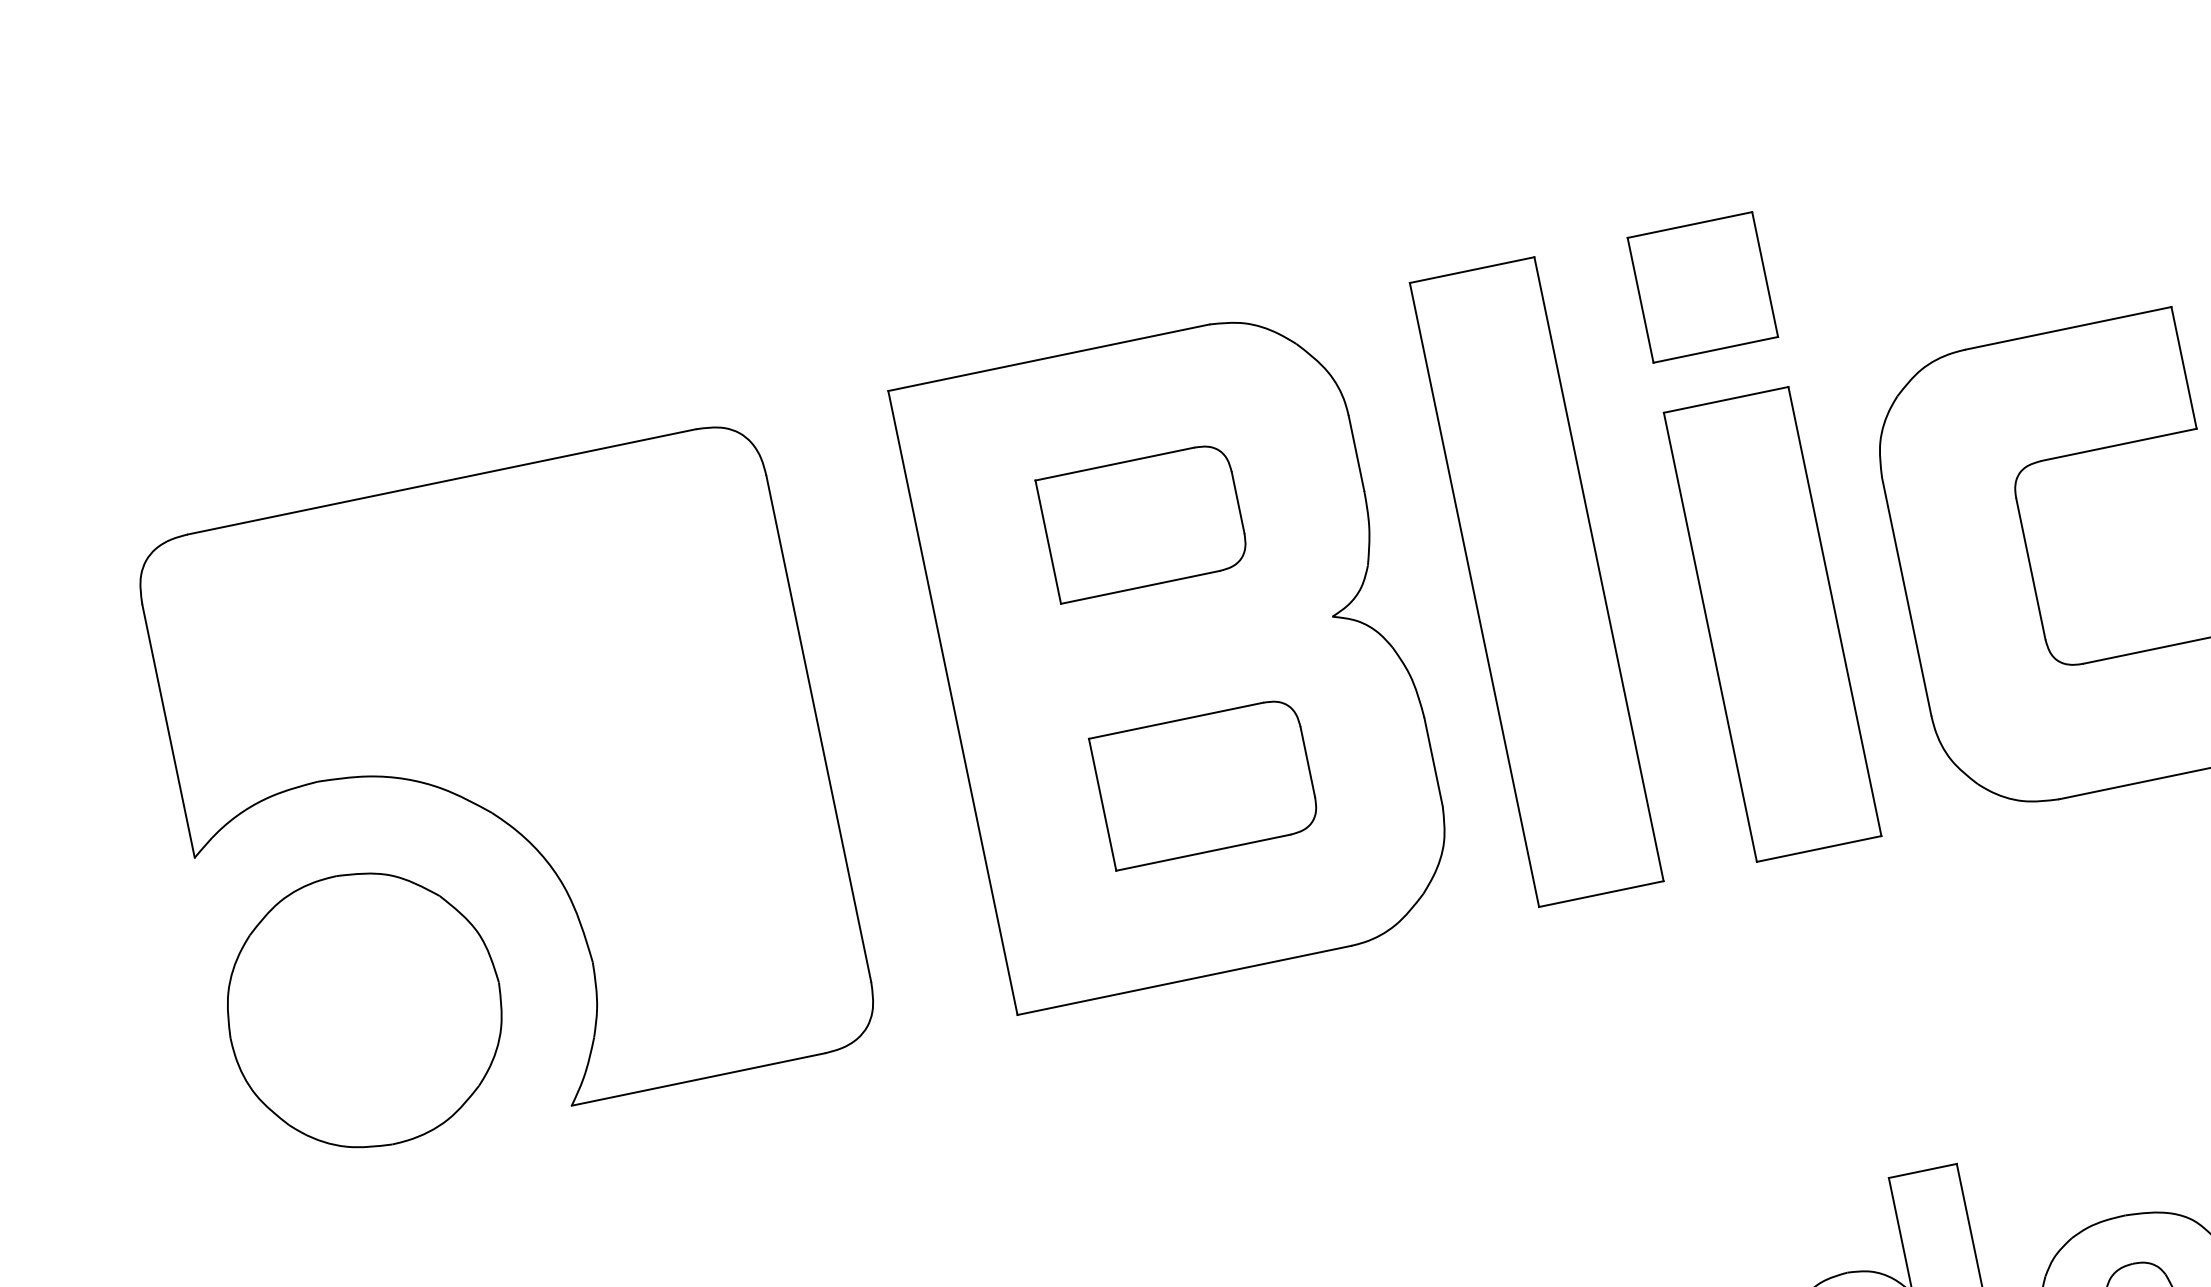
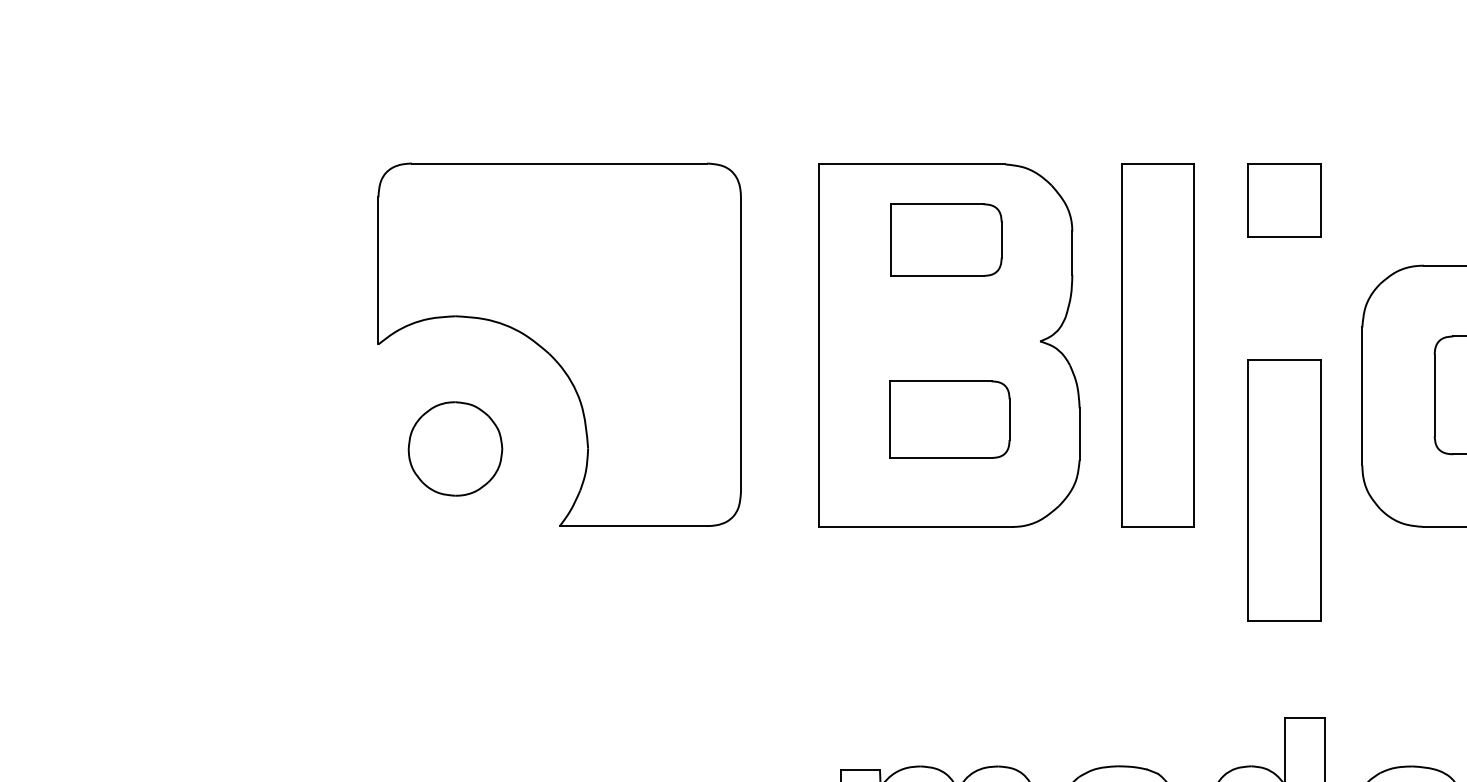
part: (1142, 521) -> (946, 239), moved
part: (1772, 624) -> (1284, 490), moved
part: (364, 1009) -> (455, 448), size x0.6

